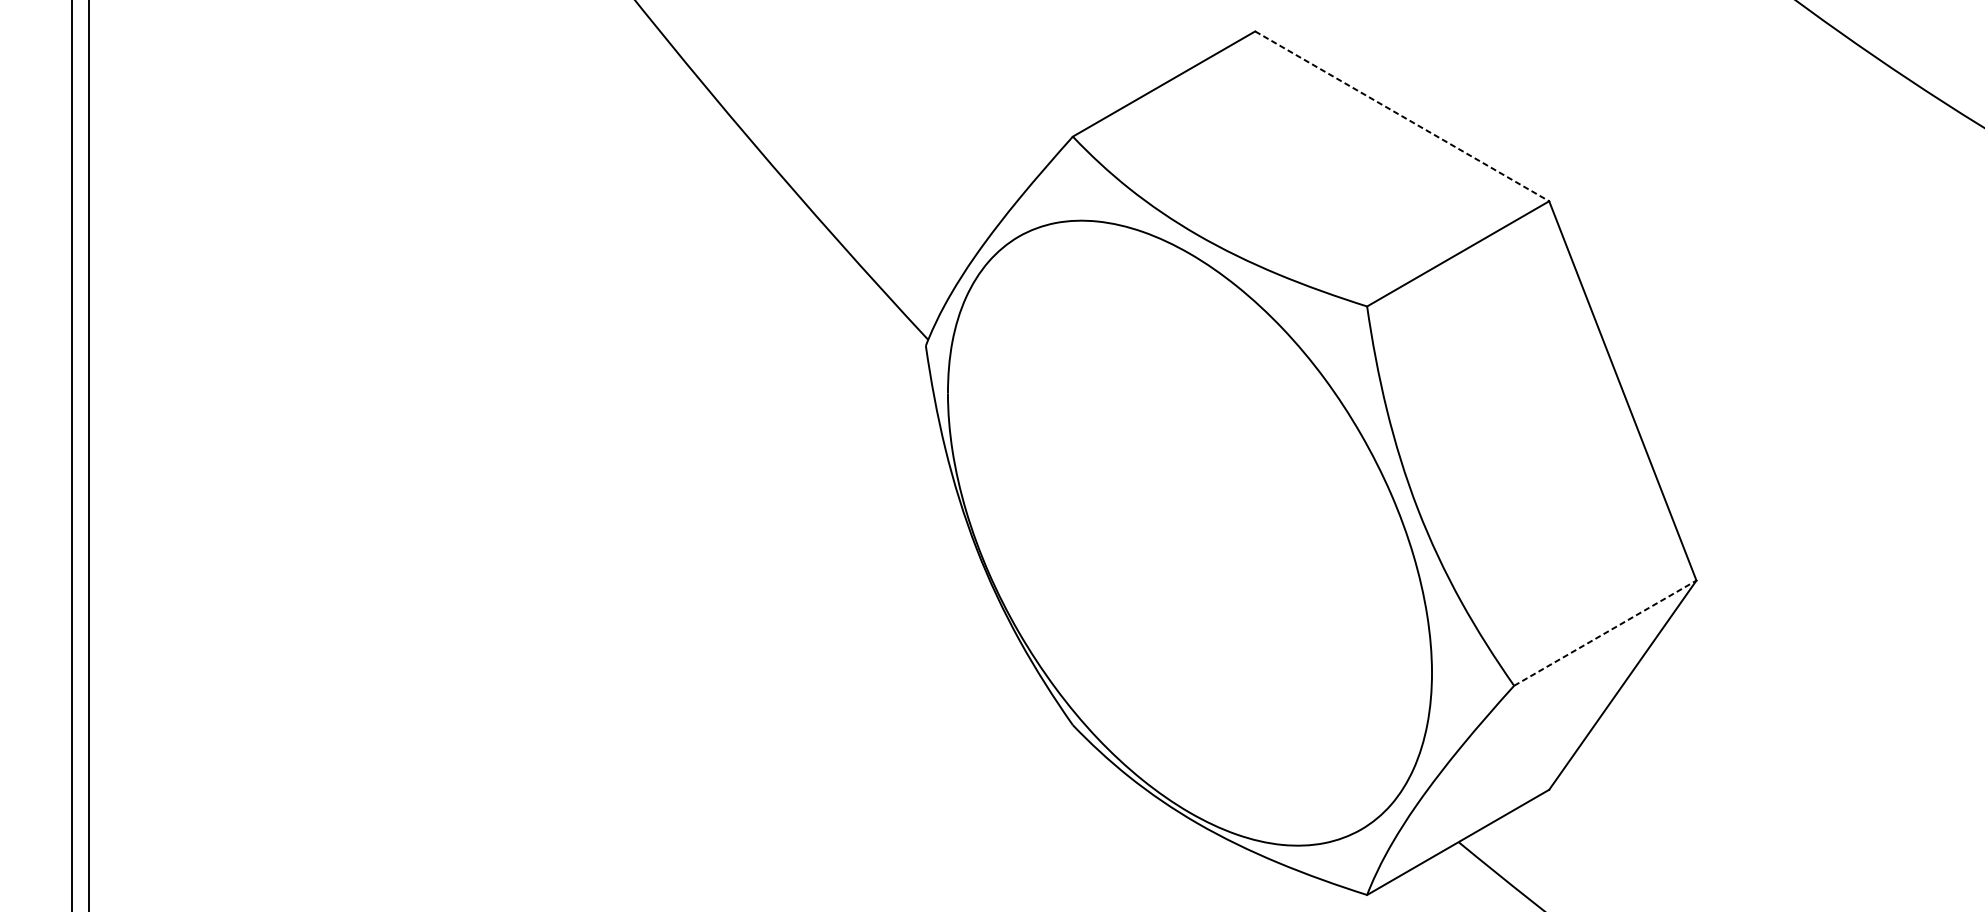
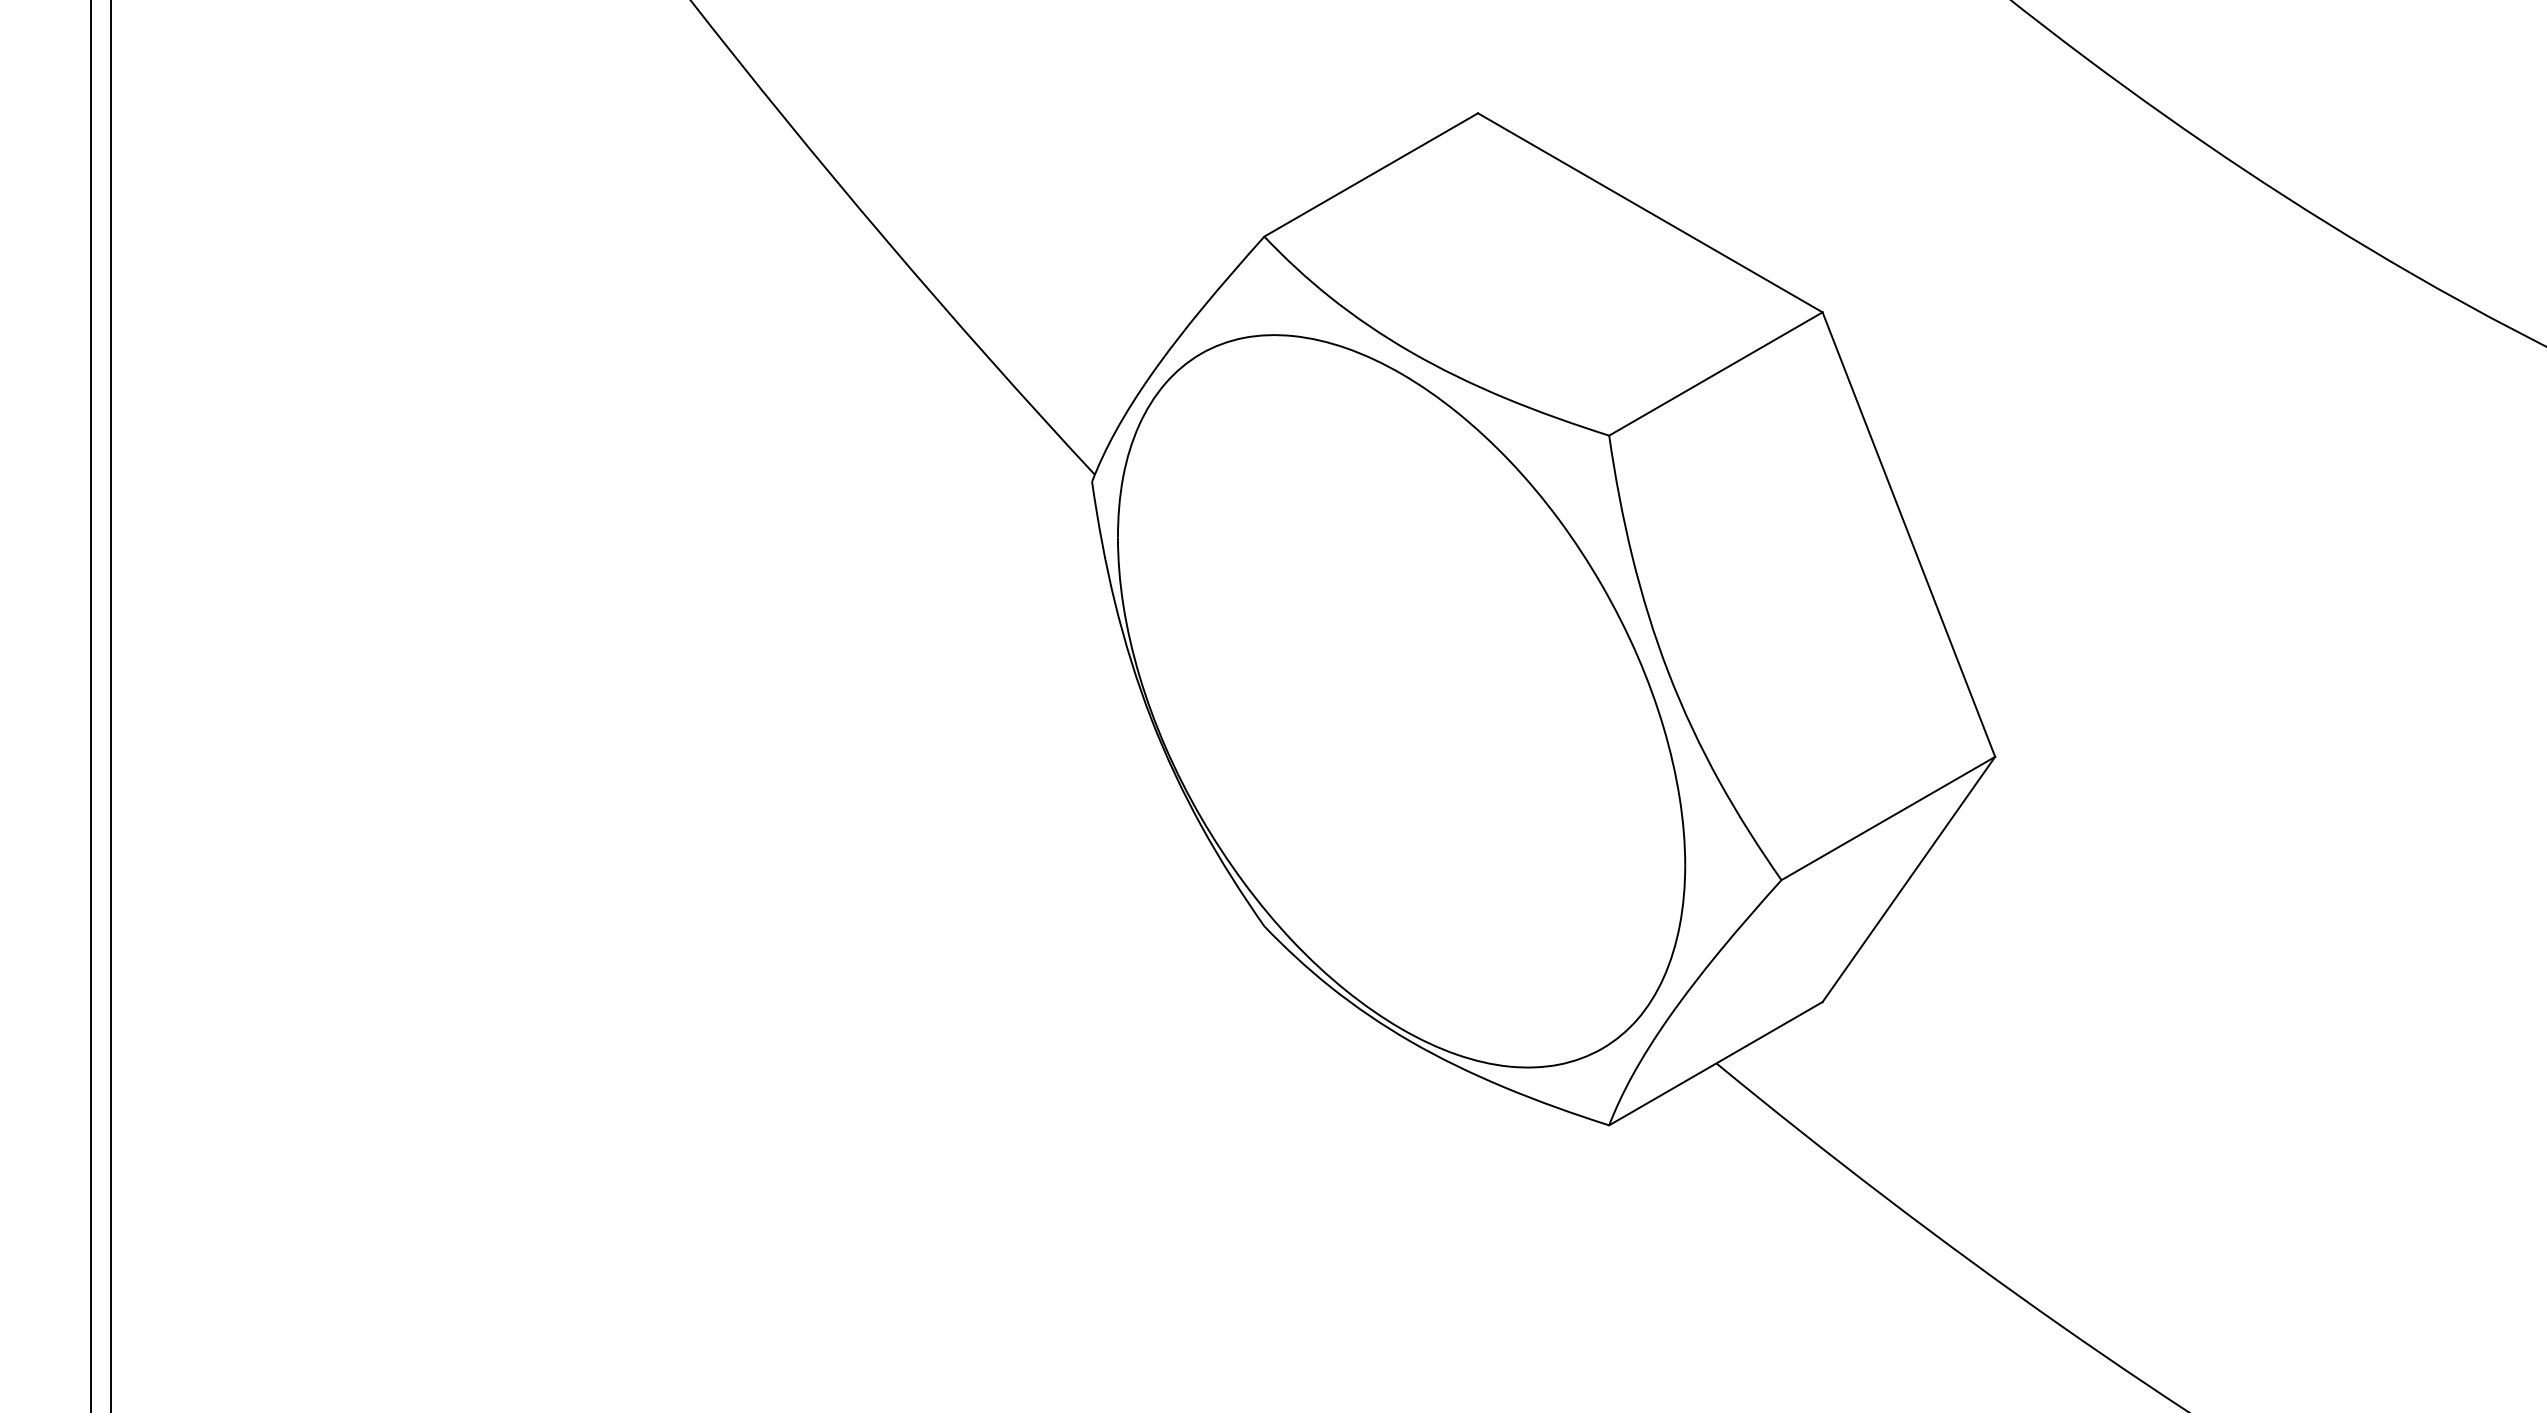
line: (1402, 116) -> (1650, 212), dashed -> solid
line: (1605, 633) -> (1888, 818), dashed -> solid

